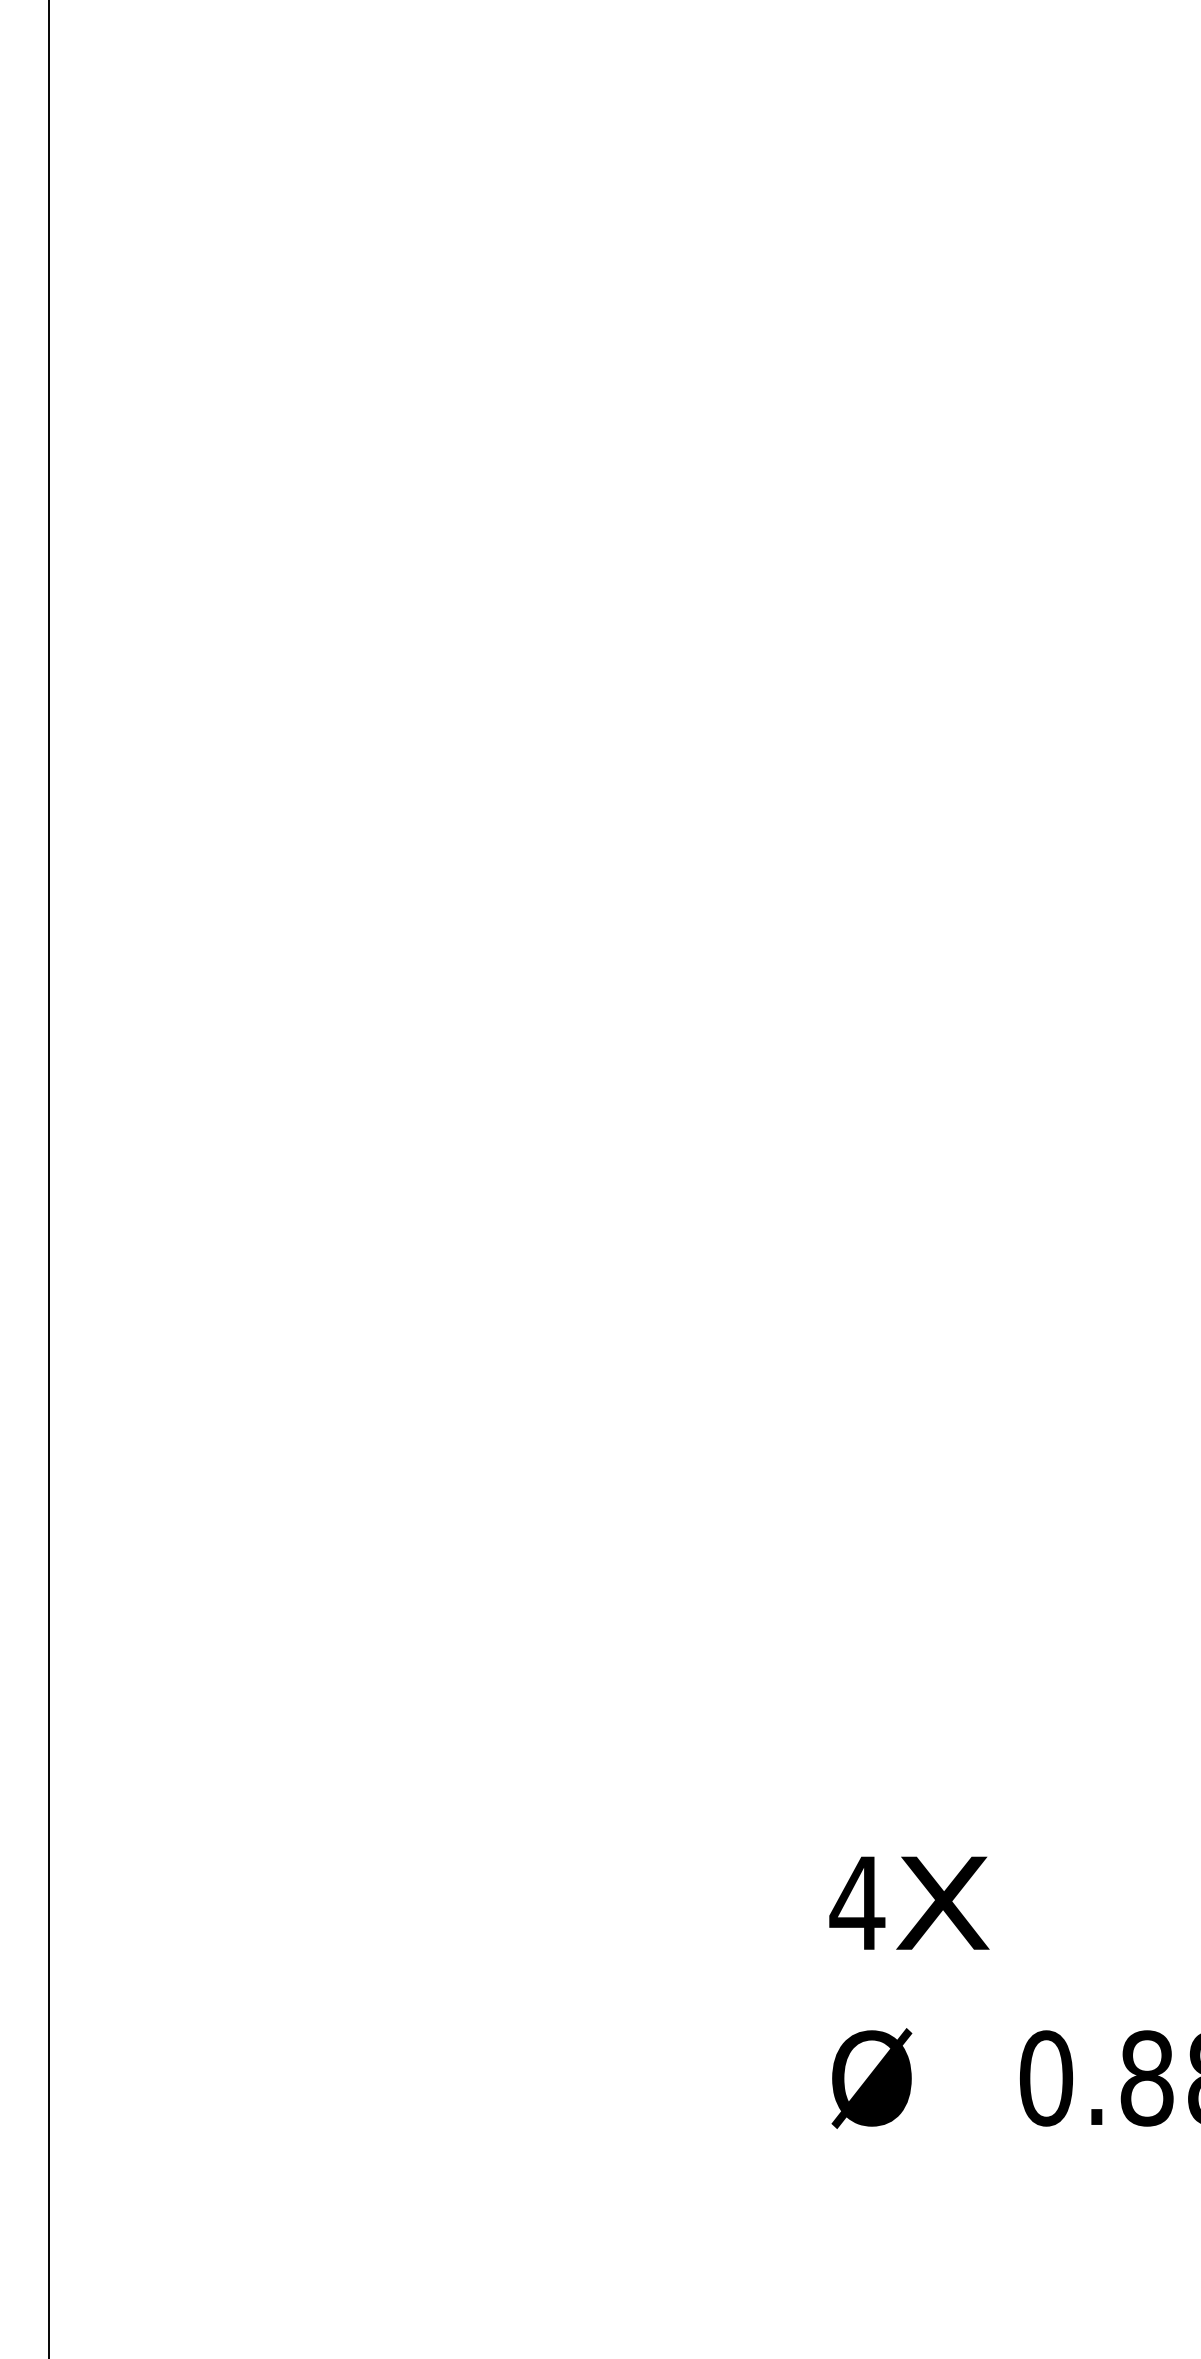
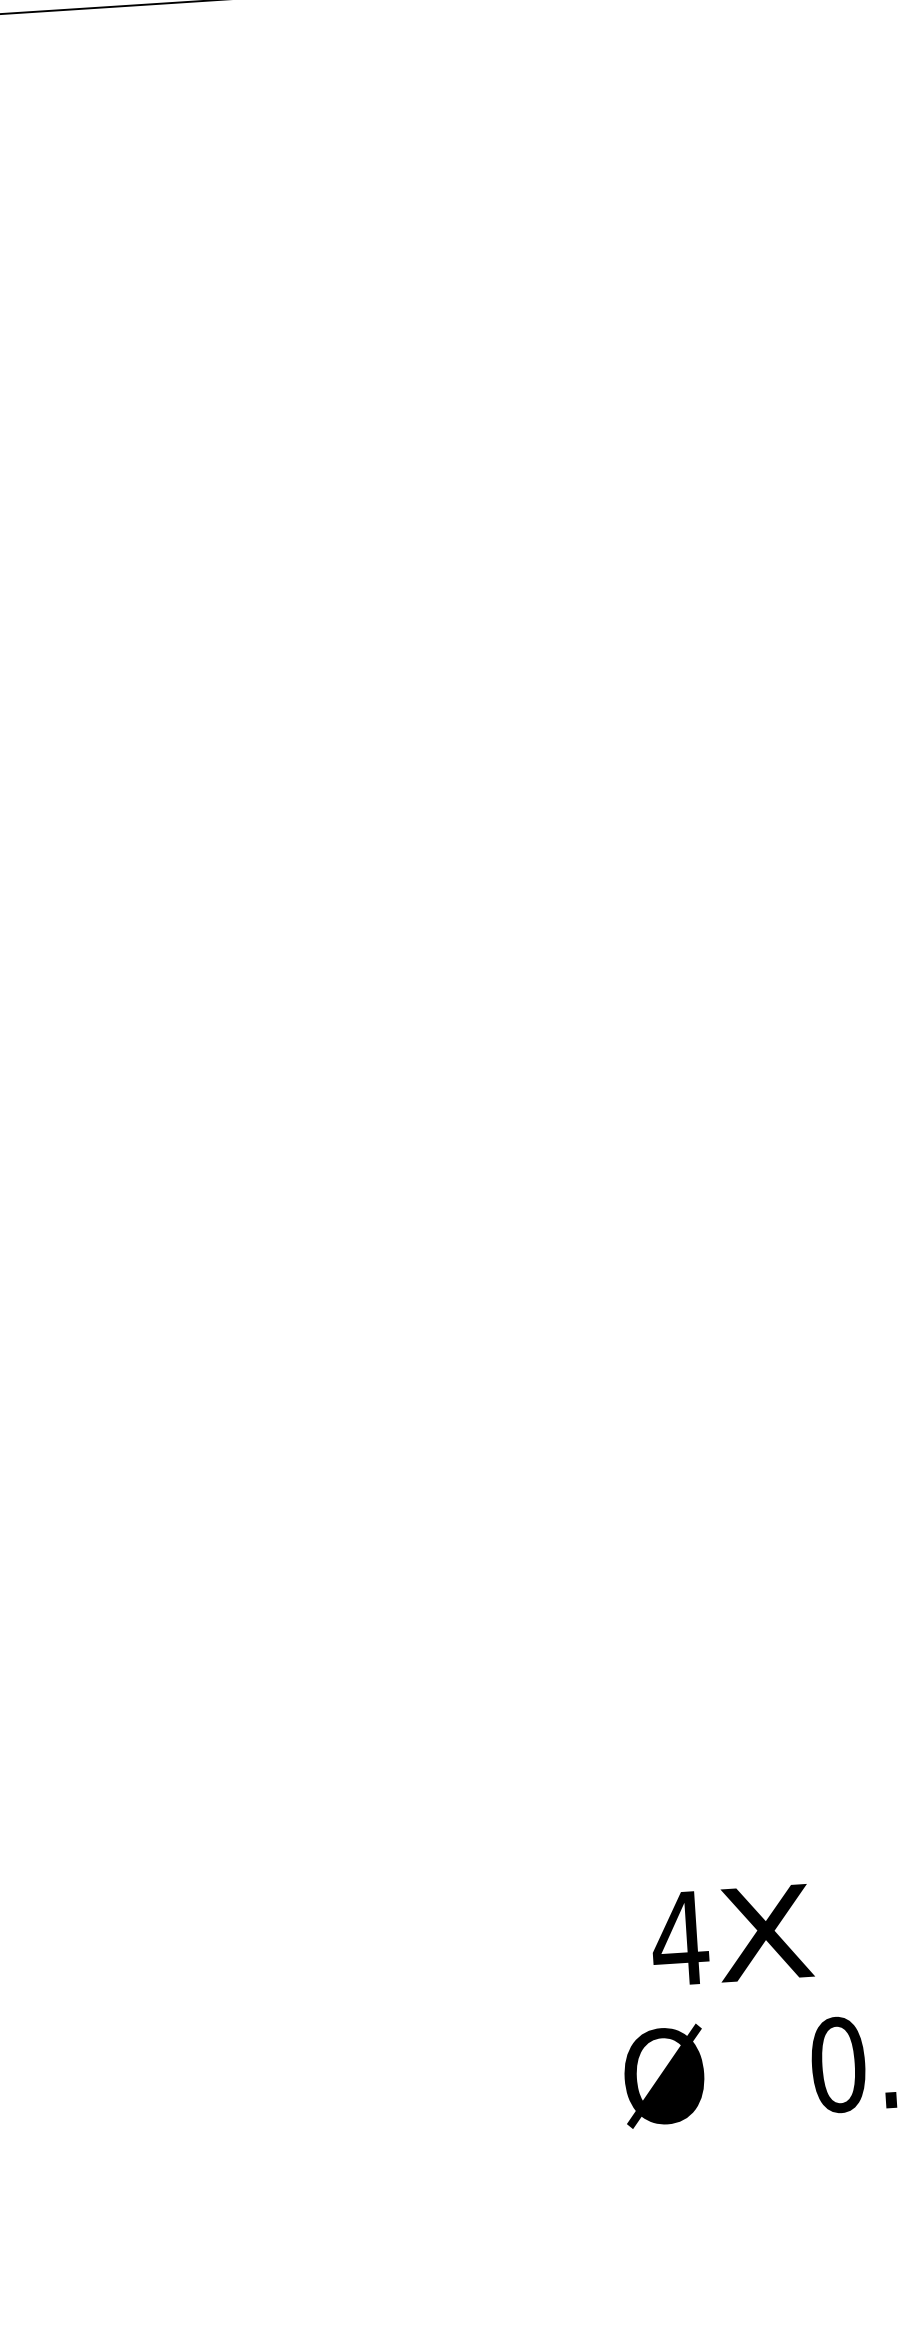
text: (909, 1902) -> (731, 1934), moved

